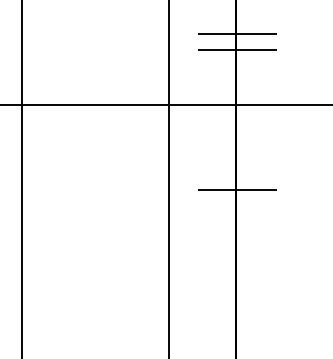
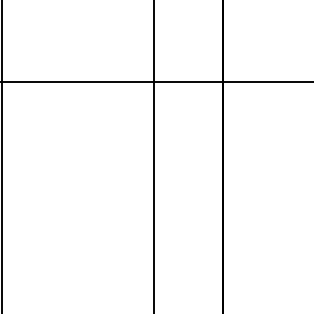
line: (237, 33) -> (224, 8), removed
line: (237, 50) -> (224, 25), removed
line: (237, 189) -> (224, 169), removed

